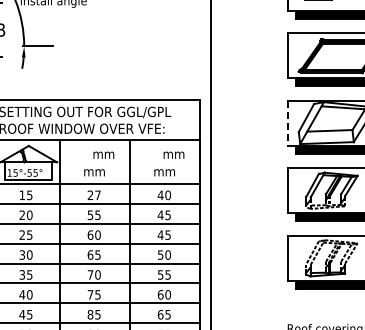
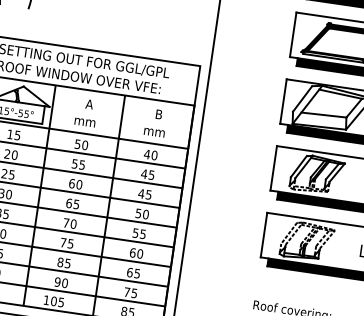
line: (287, 123) -> (283, 101), dashed -> solid
text: (103, 153) -> (96, 104), mm -> A
text: (173, 153) -> (165, 114), mm -> B
text: (93, 195) -> (80, 144), 27 -> 50

